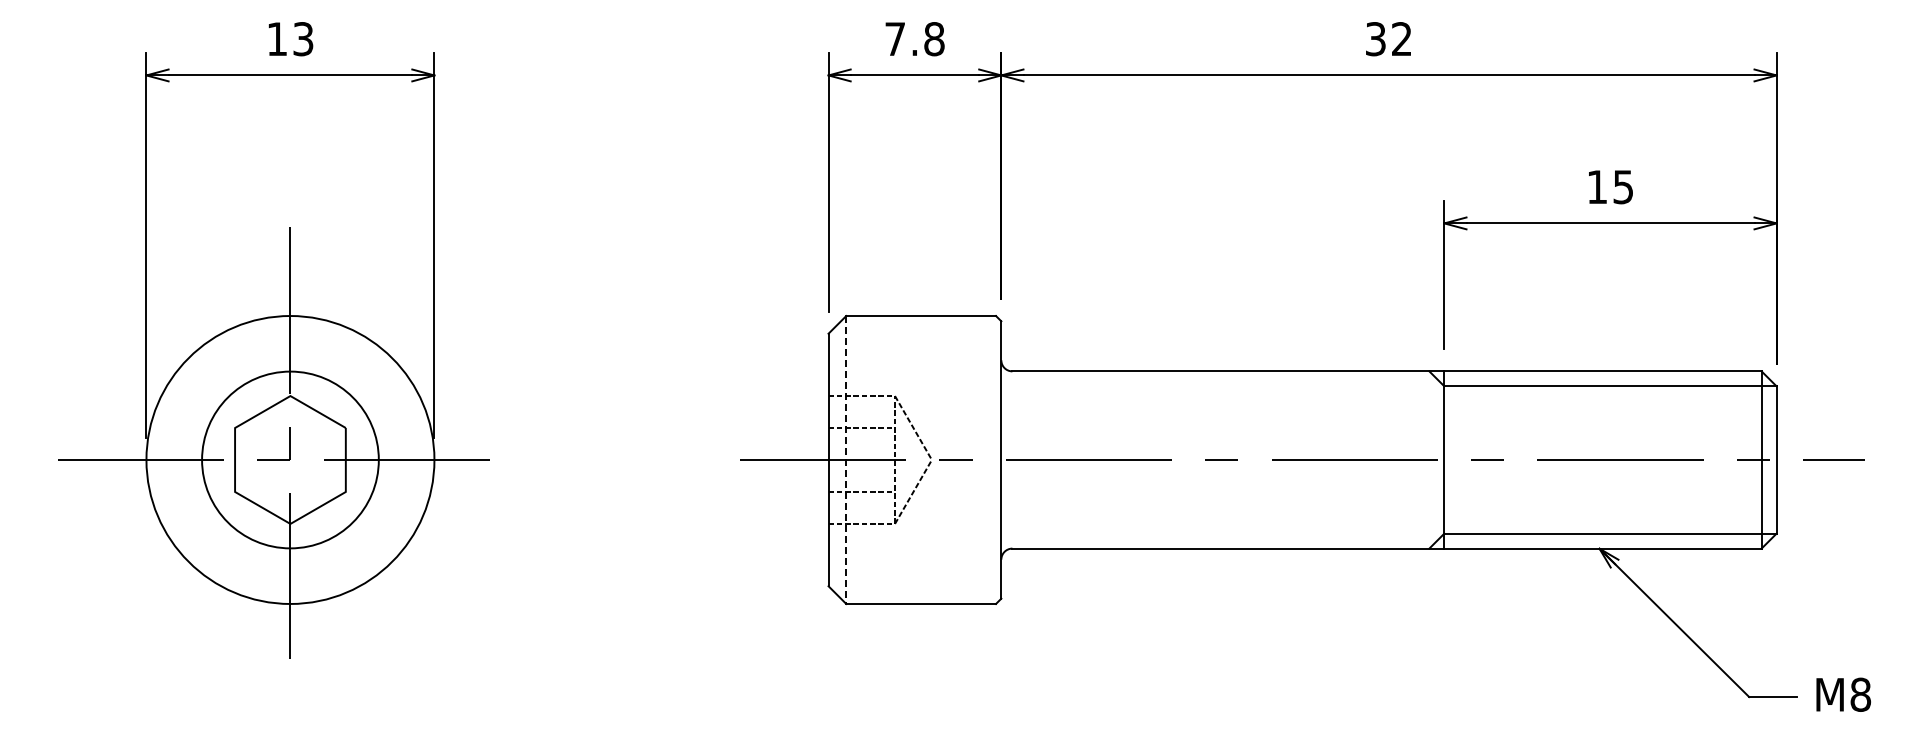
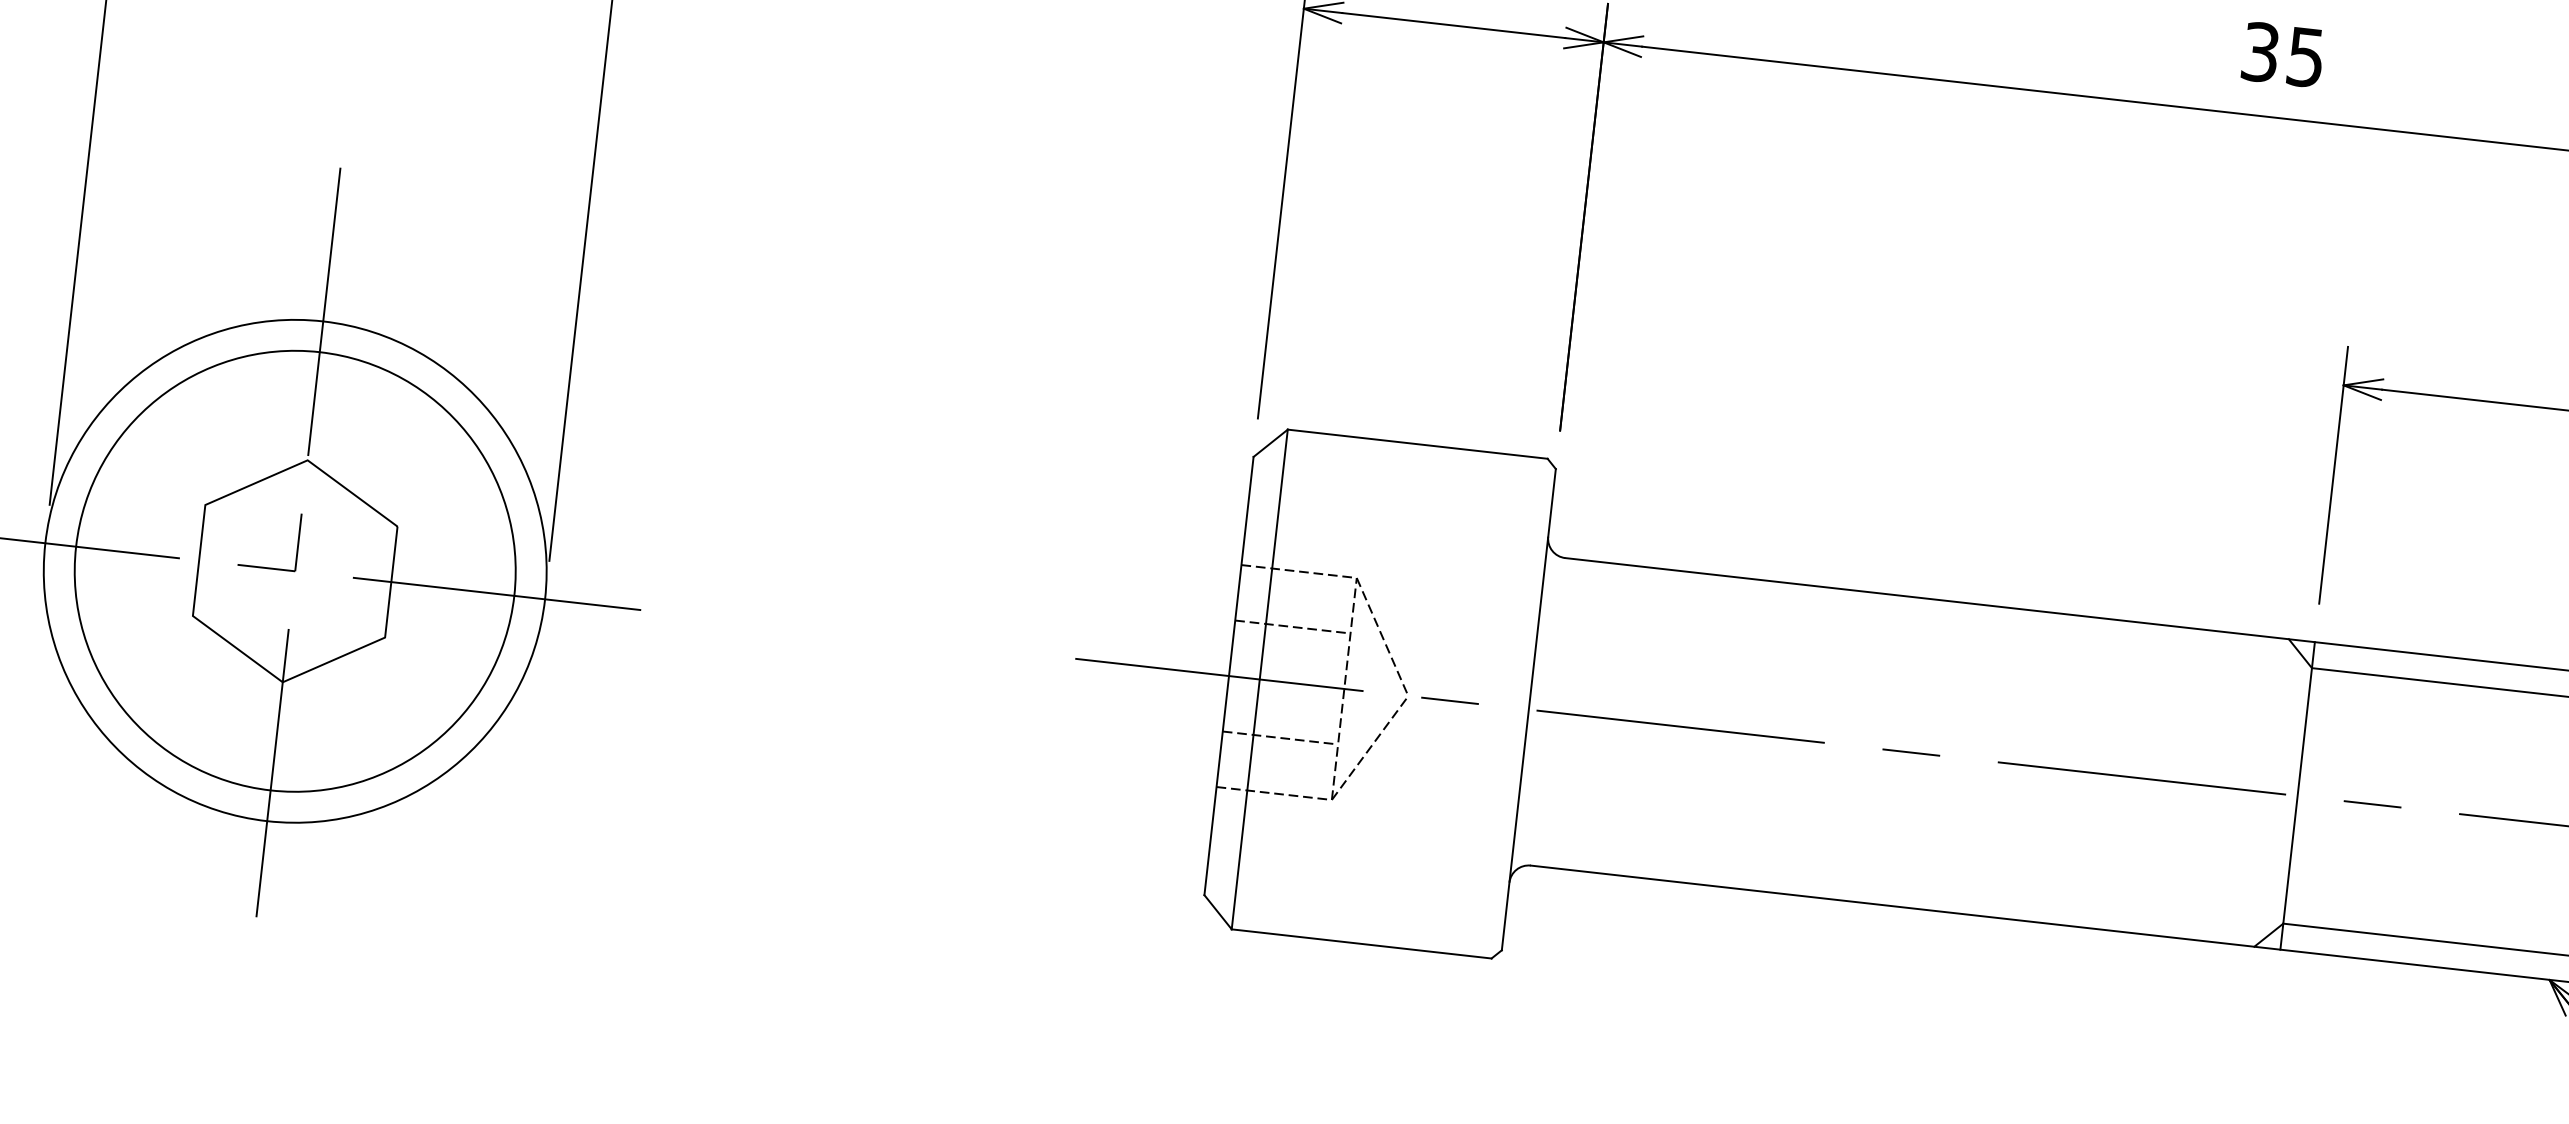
text: (1401, 39) -> (2305, 57), 32 -> 35
circle: (290, 459) -> (295, 570), size x1.43
line: (846, 460) -> (1260, 680), dashed -> solid

